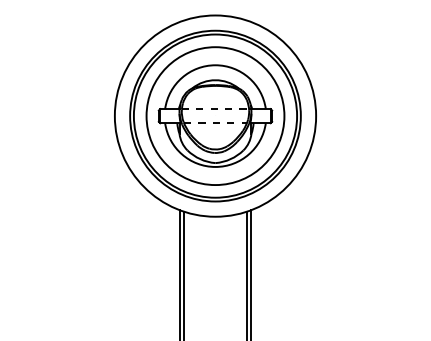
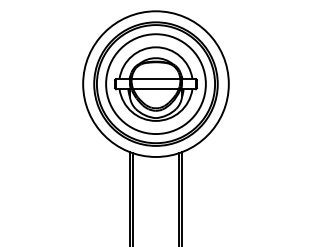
line: (215, 109) -> (156, 79), dashed -> solid
line: (216, 123) -> (156, 89), dashed -> solid

